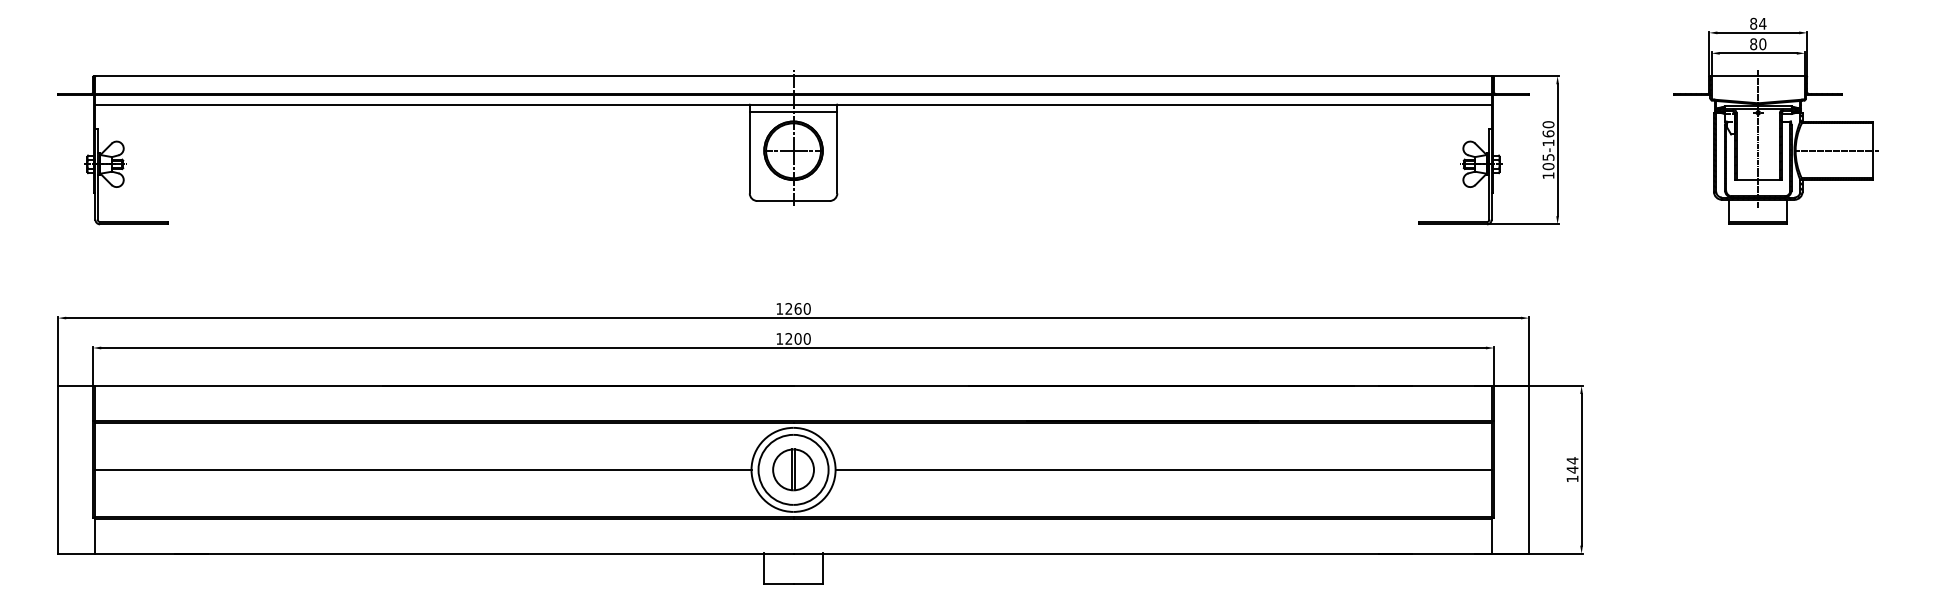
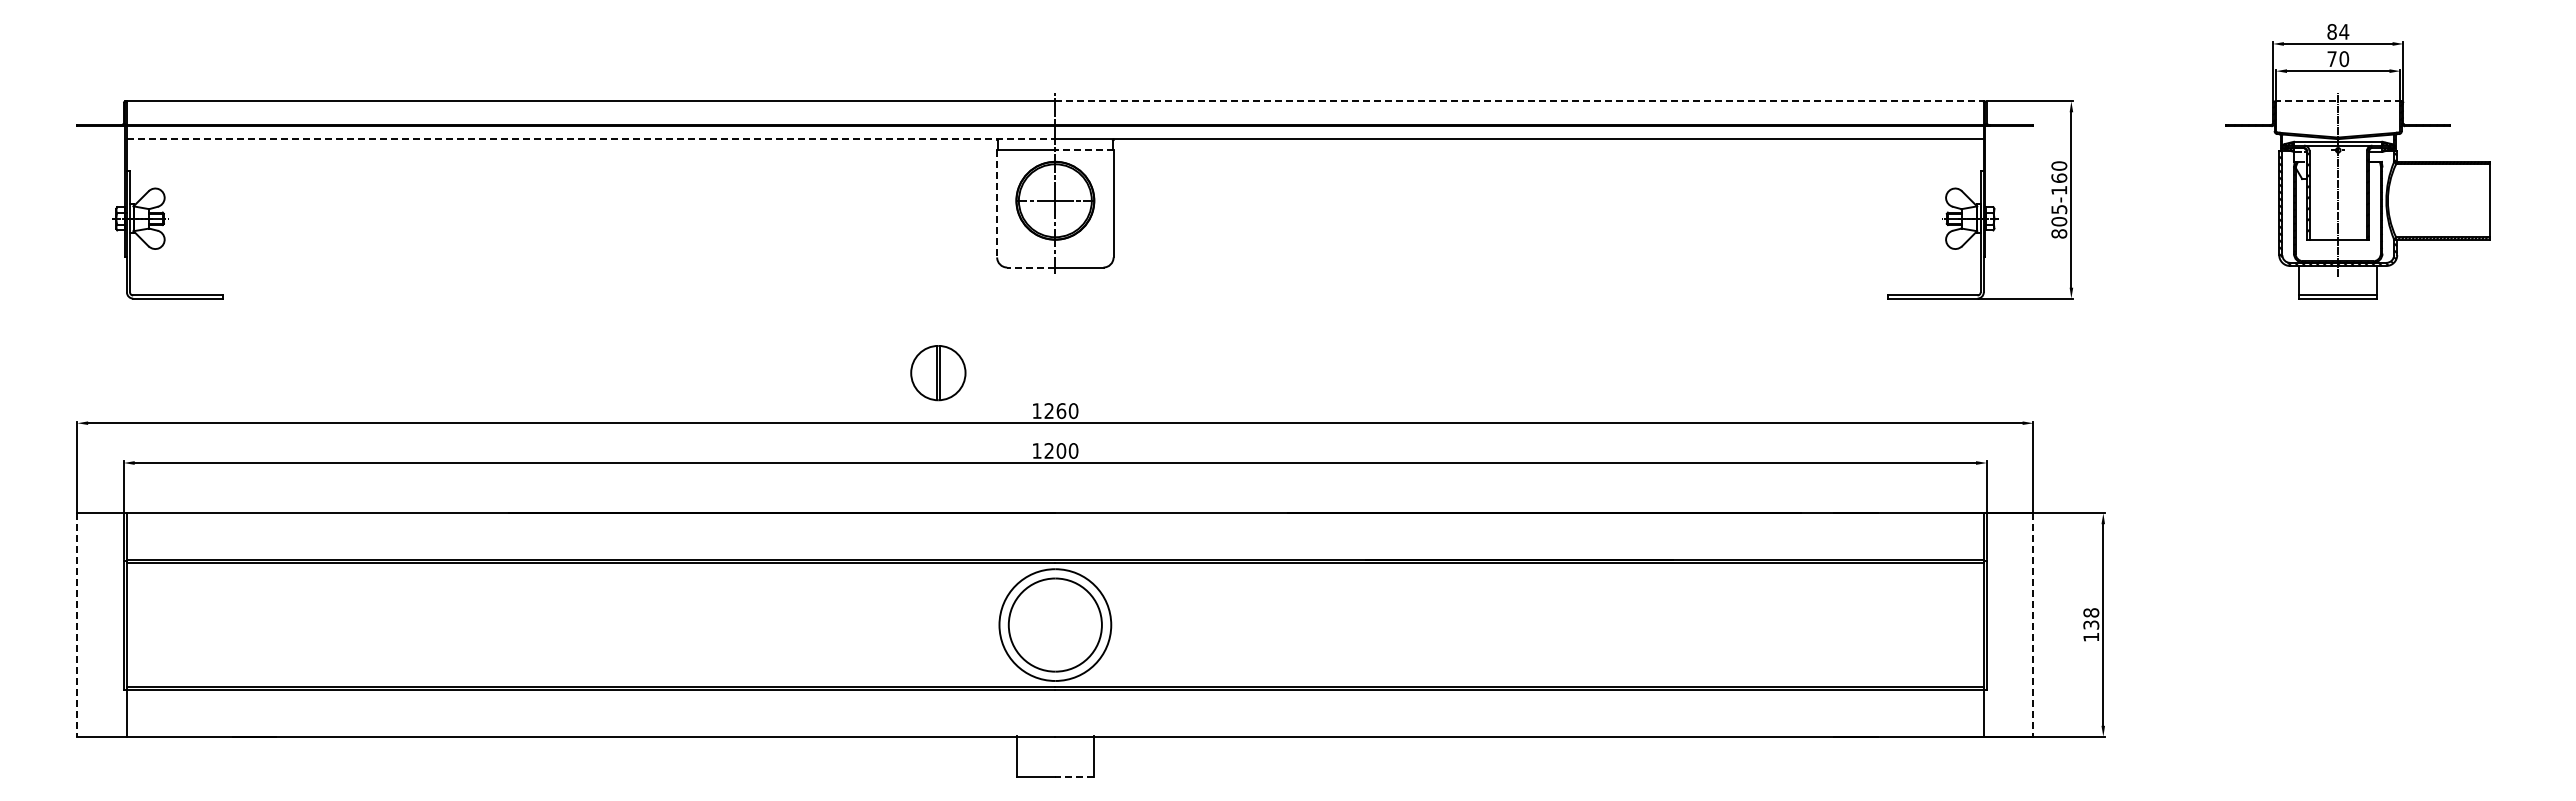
text: (1753, 44) -> (2331, 59), 80 -> 70
line: (1143, 76) -> (1520, 101), solid -> dashed
line: (1758, 76) -> (2338, 101), solid -> dashed
line: (444, 104) -> (591, 139), solid -> dashed
line: (814, 112) -> (1083, 149), solid -> dashed
line: (1836, 150) -> (2442, 200), removed
line: (750, 152) -> (997, 203), solid -> dashed
text: (1548, 175) -> (2059, 233), 105-160 -> 805-160
line: (774, 200) -> (1030, 267), solid -> dashed
text: (1572, 464) -> (2091, 618), 144 -> 138
line: (58, 470) -> (77, 625), solid -> dashed
line: (422, 470) -> (562, 625), removed
part: (793, 470) -> (938, 373), moved
line: (1163, 470) -> (1547, 625), removed
line: (1529, 470) -> (2033, 625), solid -> dashed
line: (807, 584) -> (1074, 777), solid -> dashed

